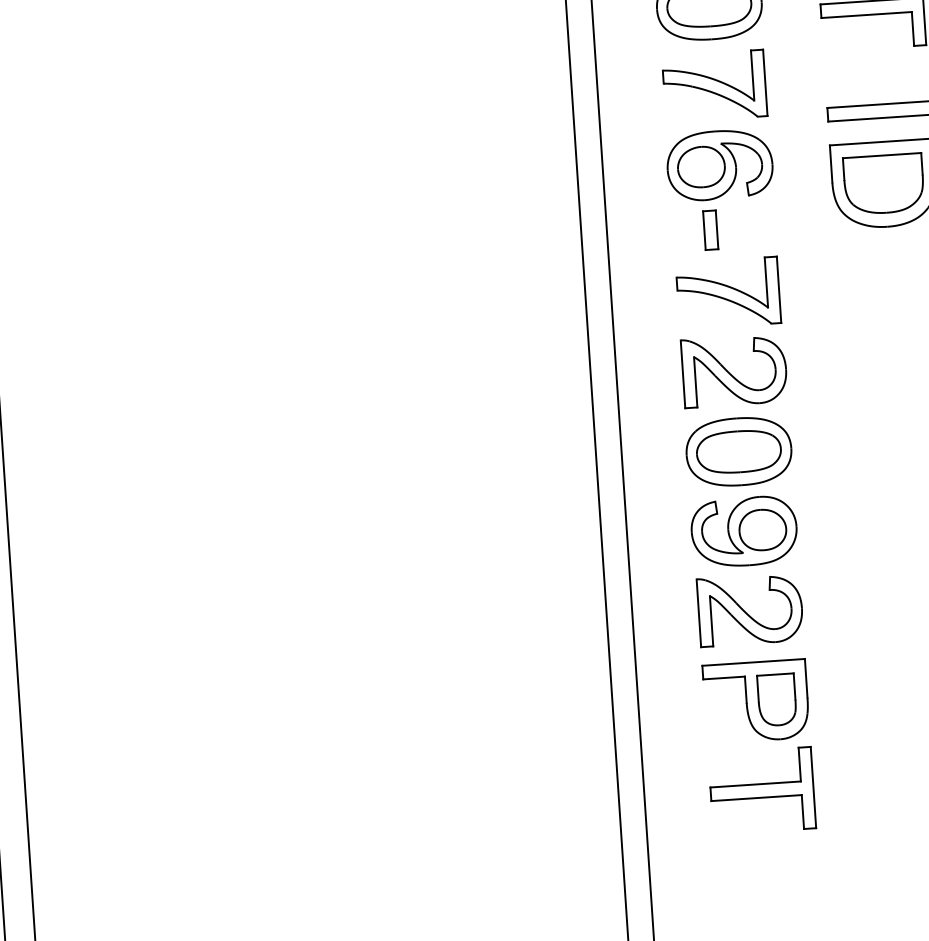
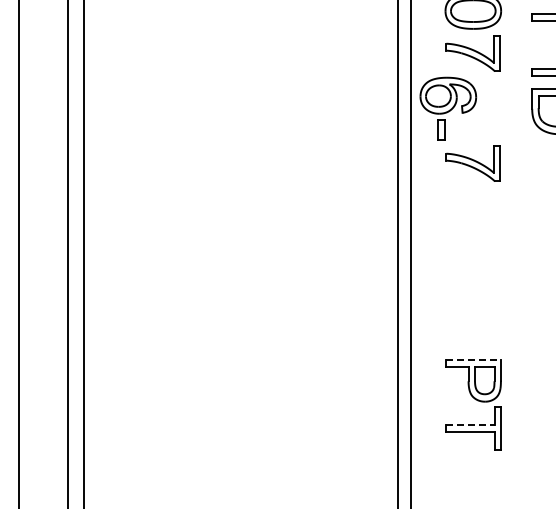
part: (721, 189) -> (448, 108), moved
part: (741, 490) -> (473, 268), removed
line: (755, 663) -> (474, 360), solid -> dashed
line: (755, 784) -> (470, 424), solid -> dashed

